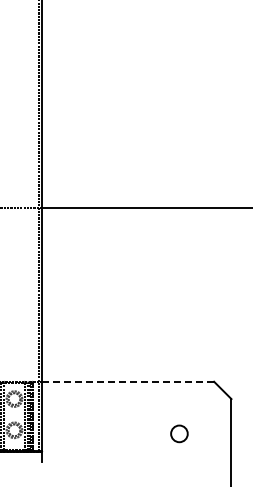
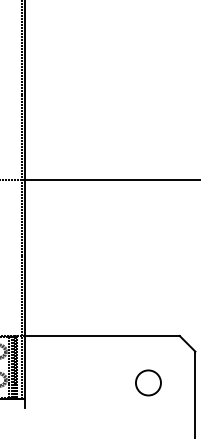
line: (128, 381) -> (102, 335), dashed -> solid
circle: (179, 433) -> (148, 382), size x1.67

